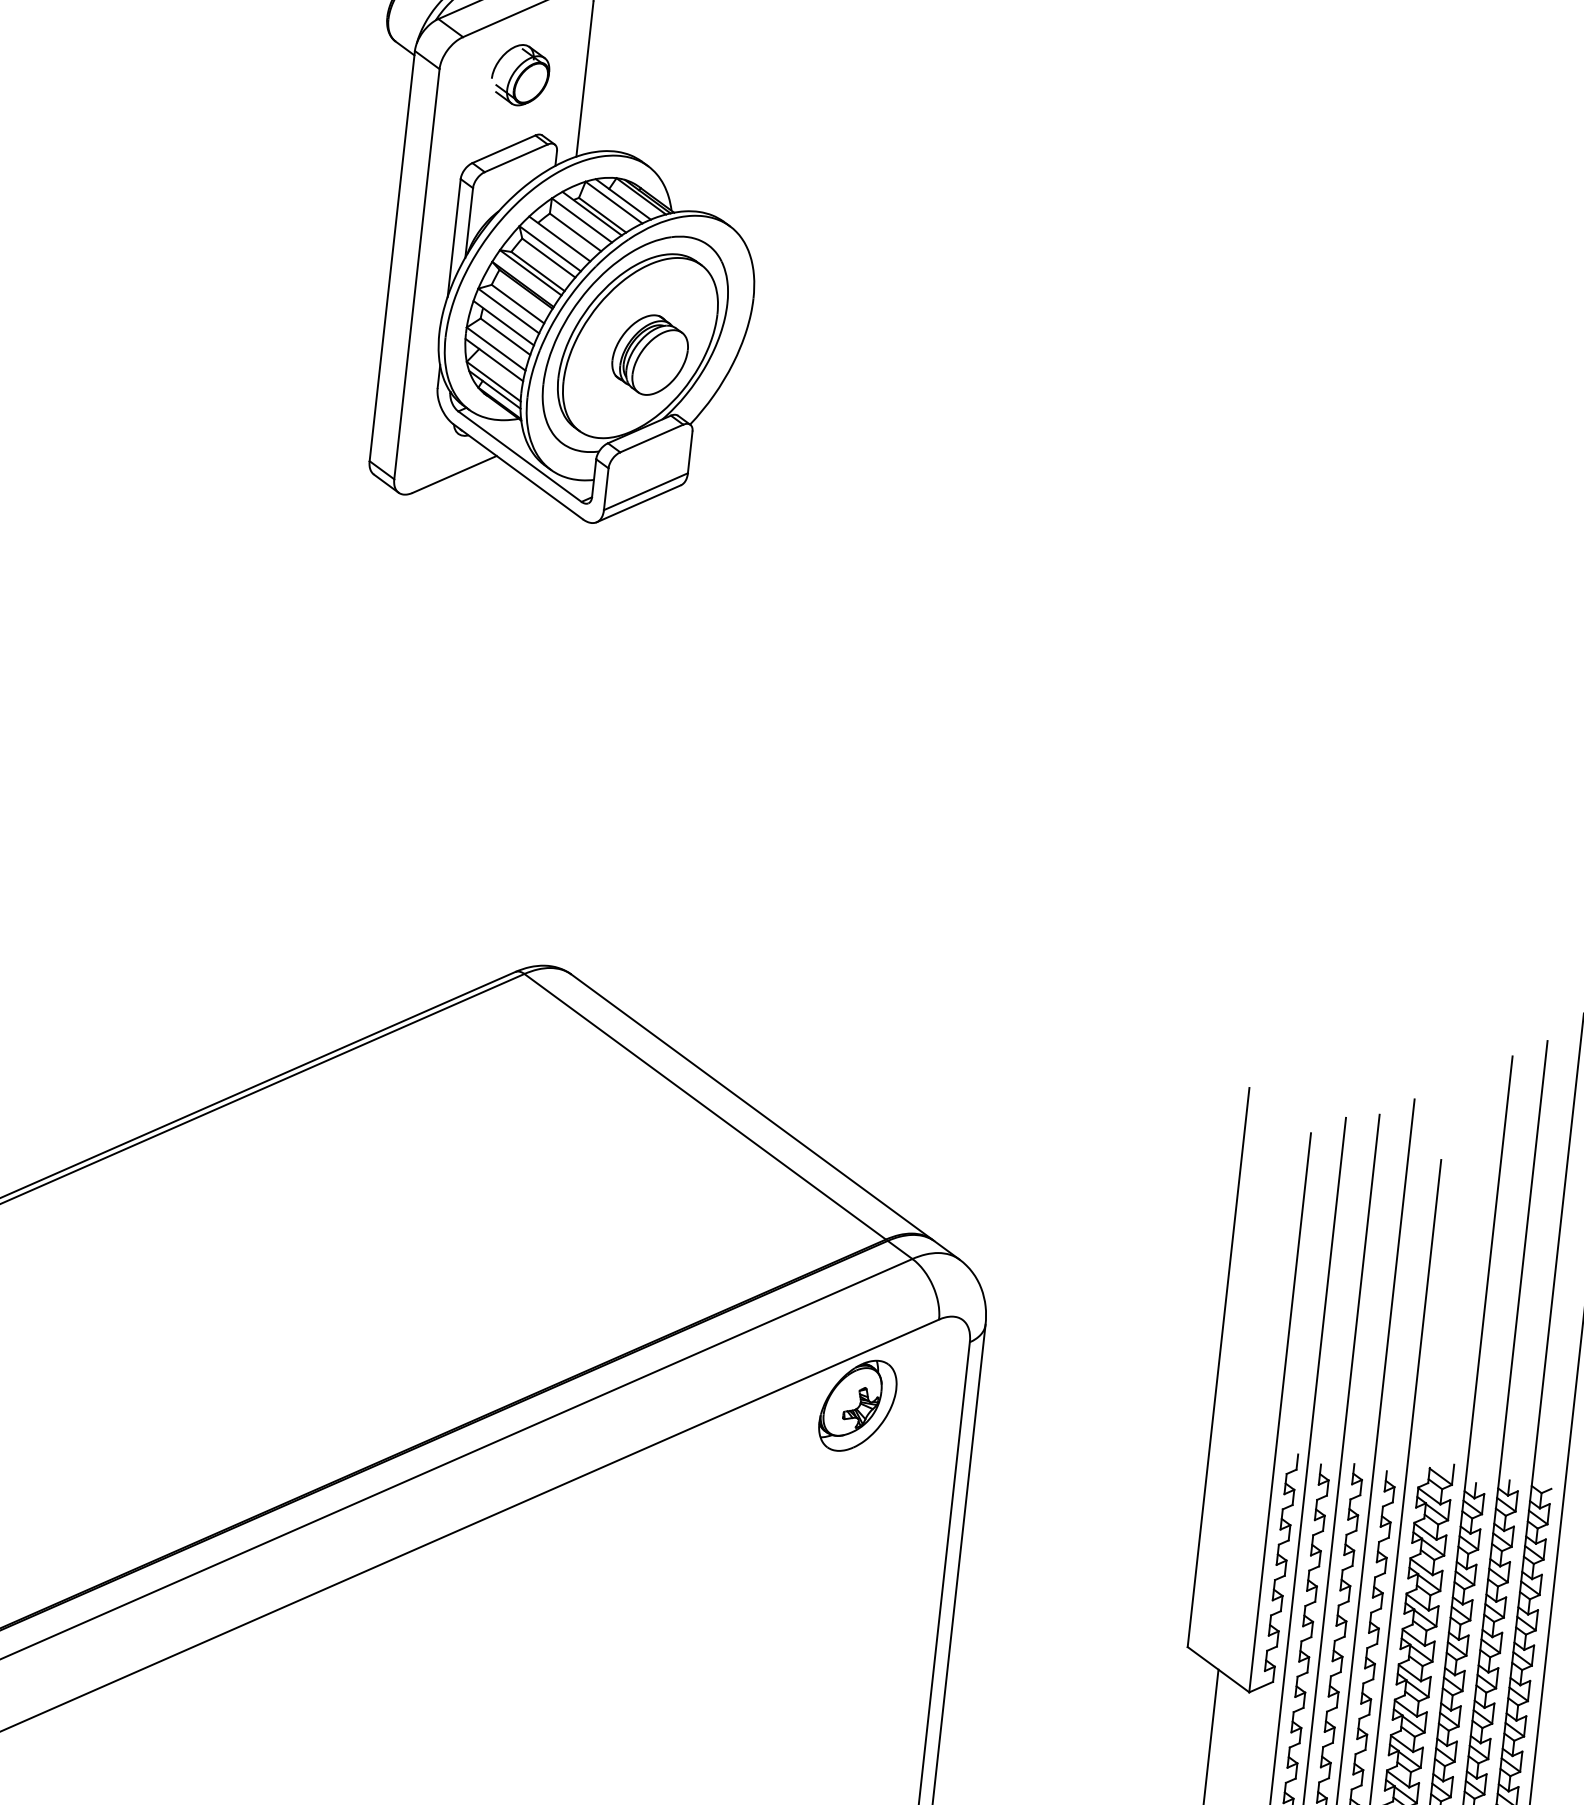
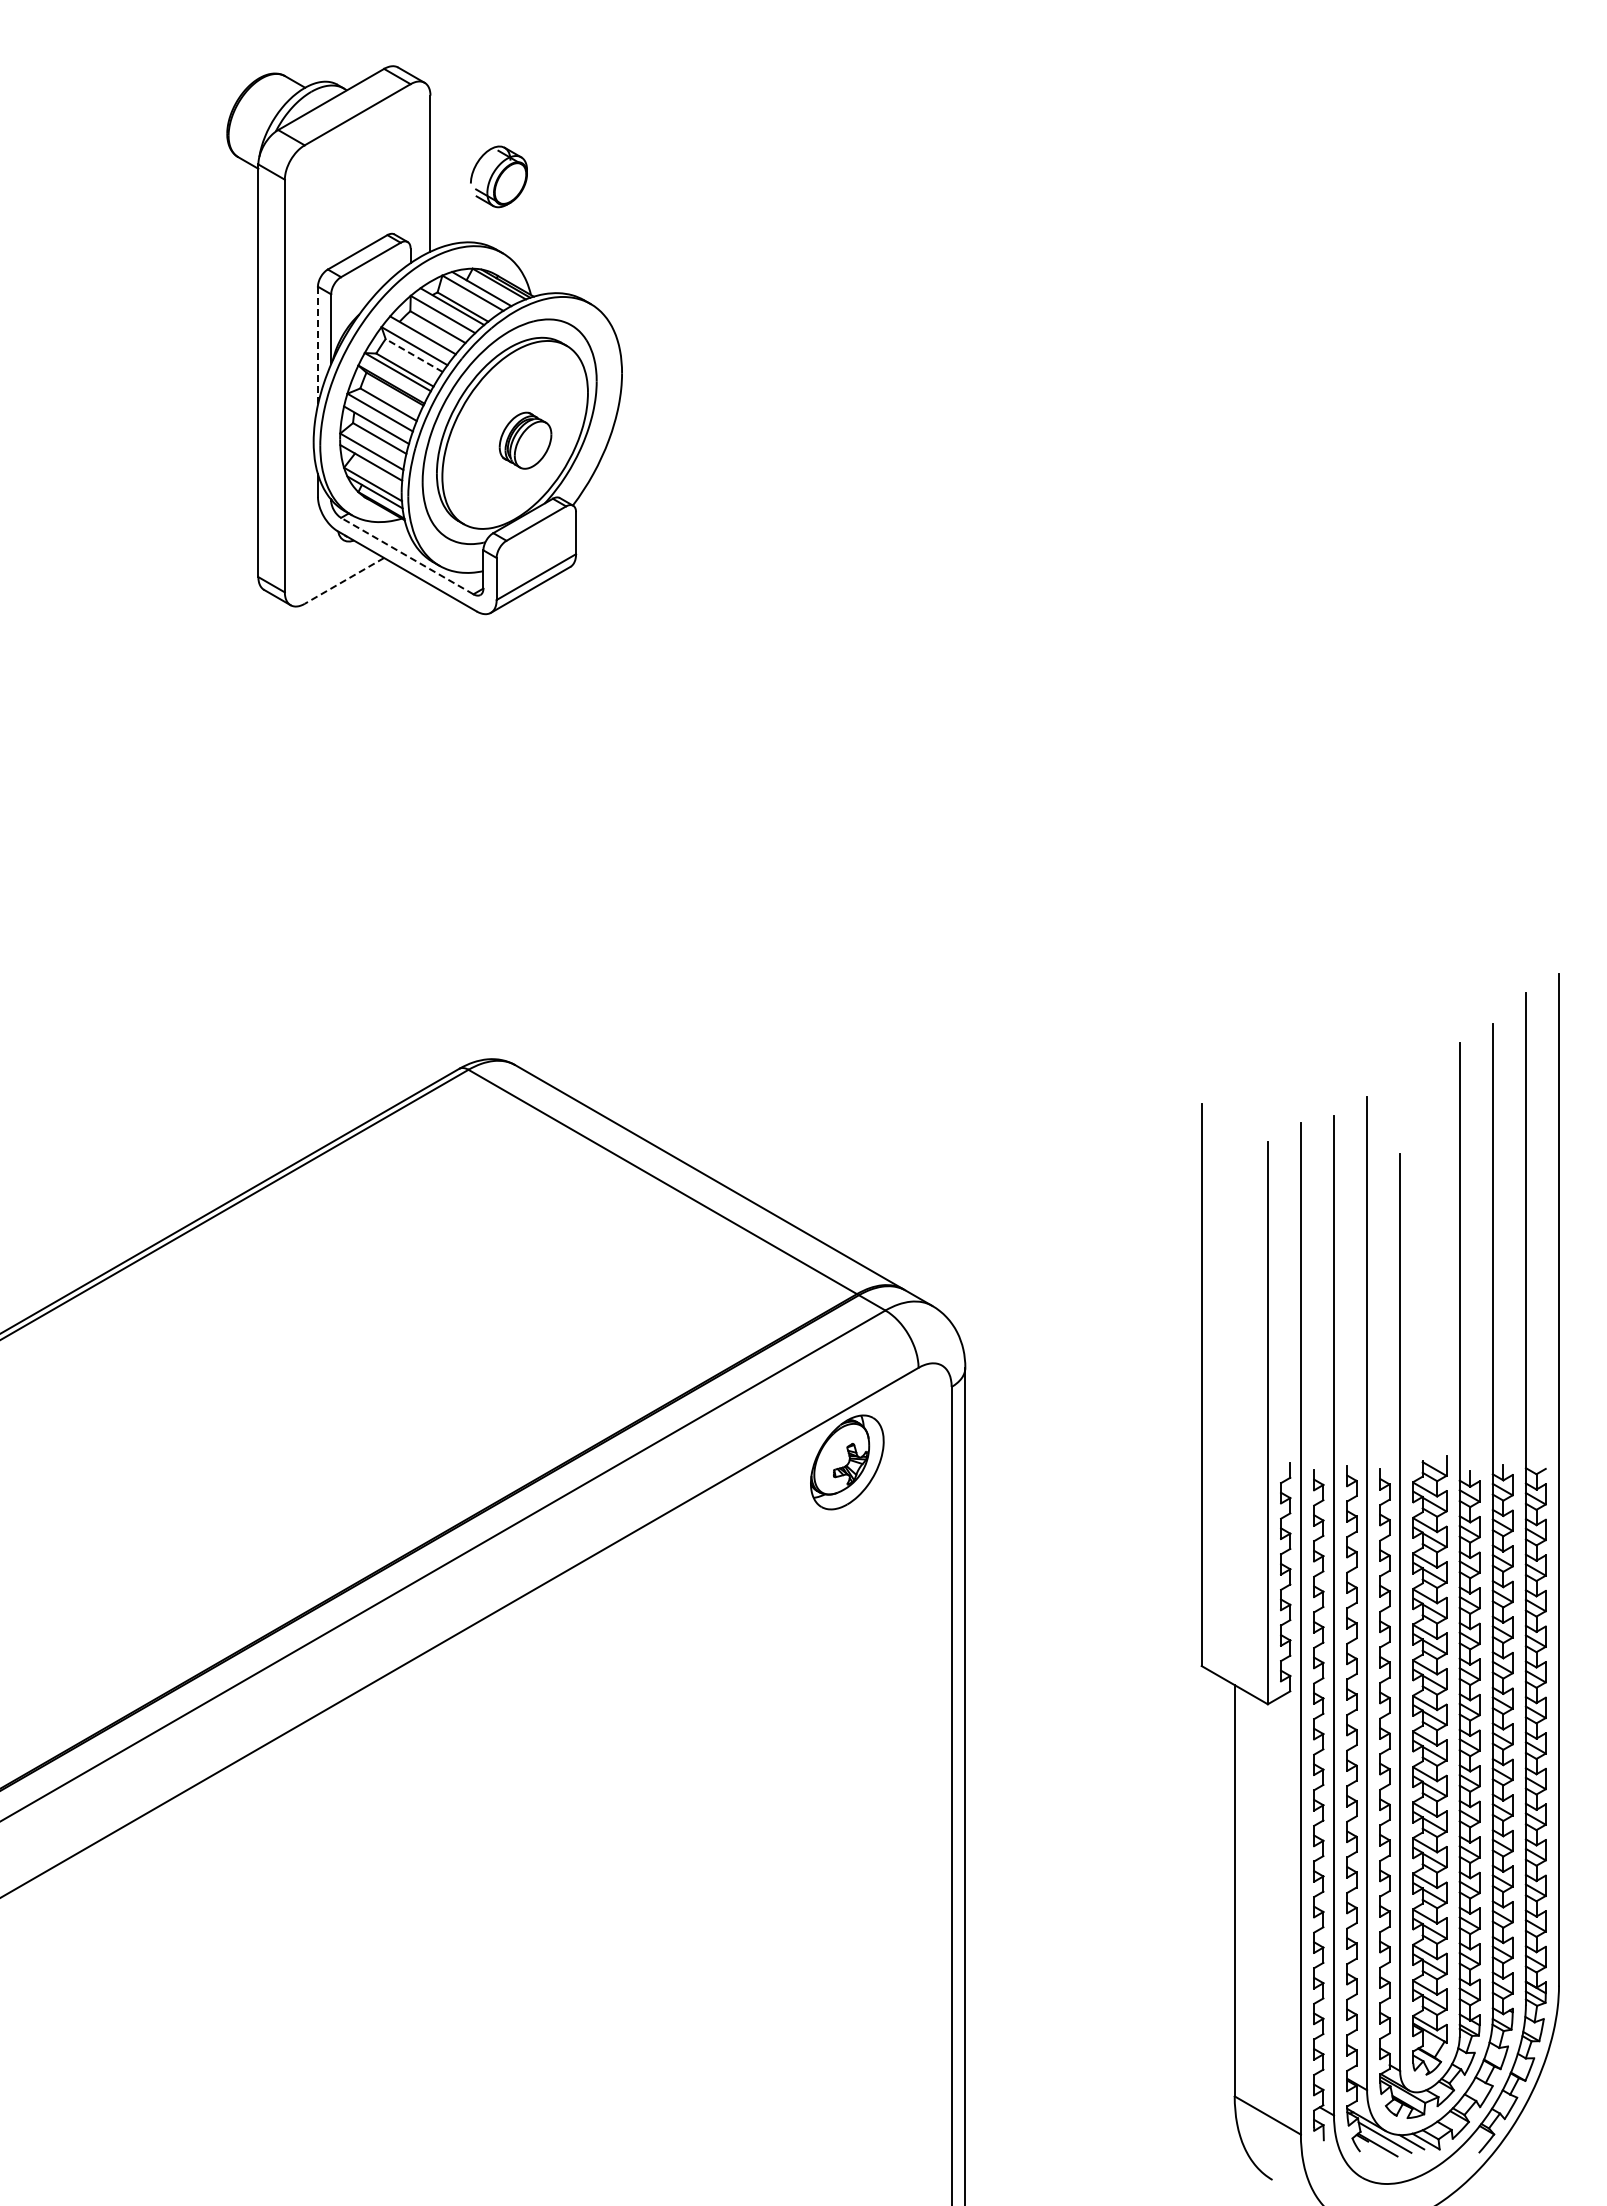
part: (520, 74) -> (498, 176), moved
line: (453, 238) -> (317, 346), solid -> dashed
line: (549, 258) -> (414, 355), solid -> dashed
part: (650, 354) -> (525, 440), size x0.7
line: (519, 455) -> (406, 555), solid -> dashed
line: (454, 474) -> (344, 580), solid -> dashed

